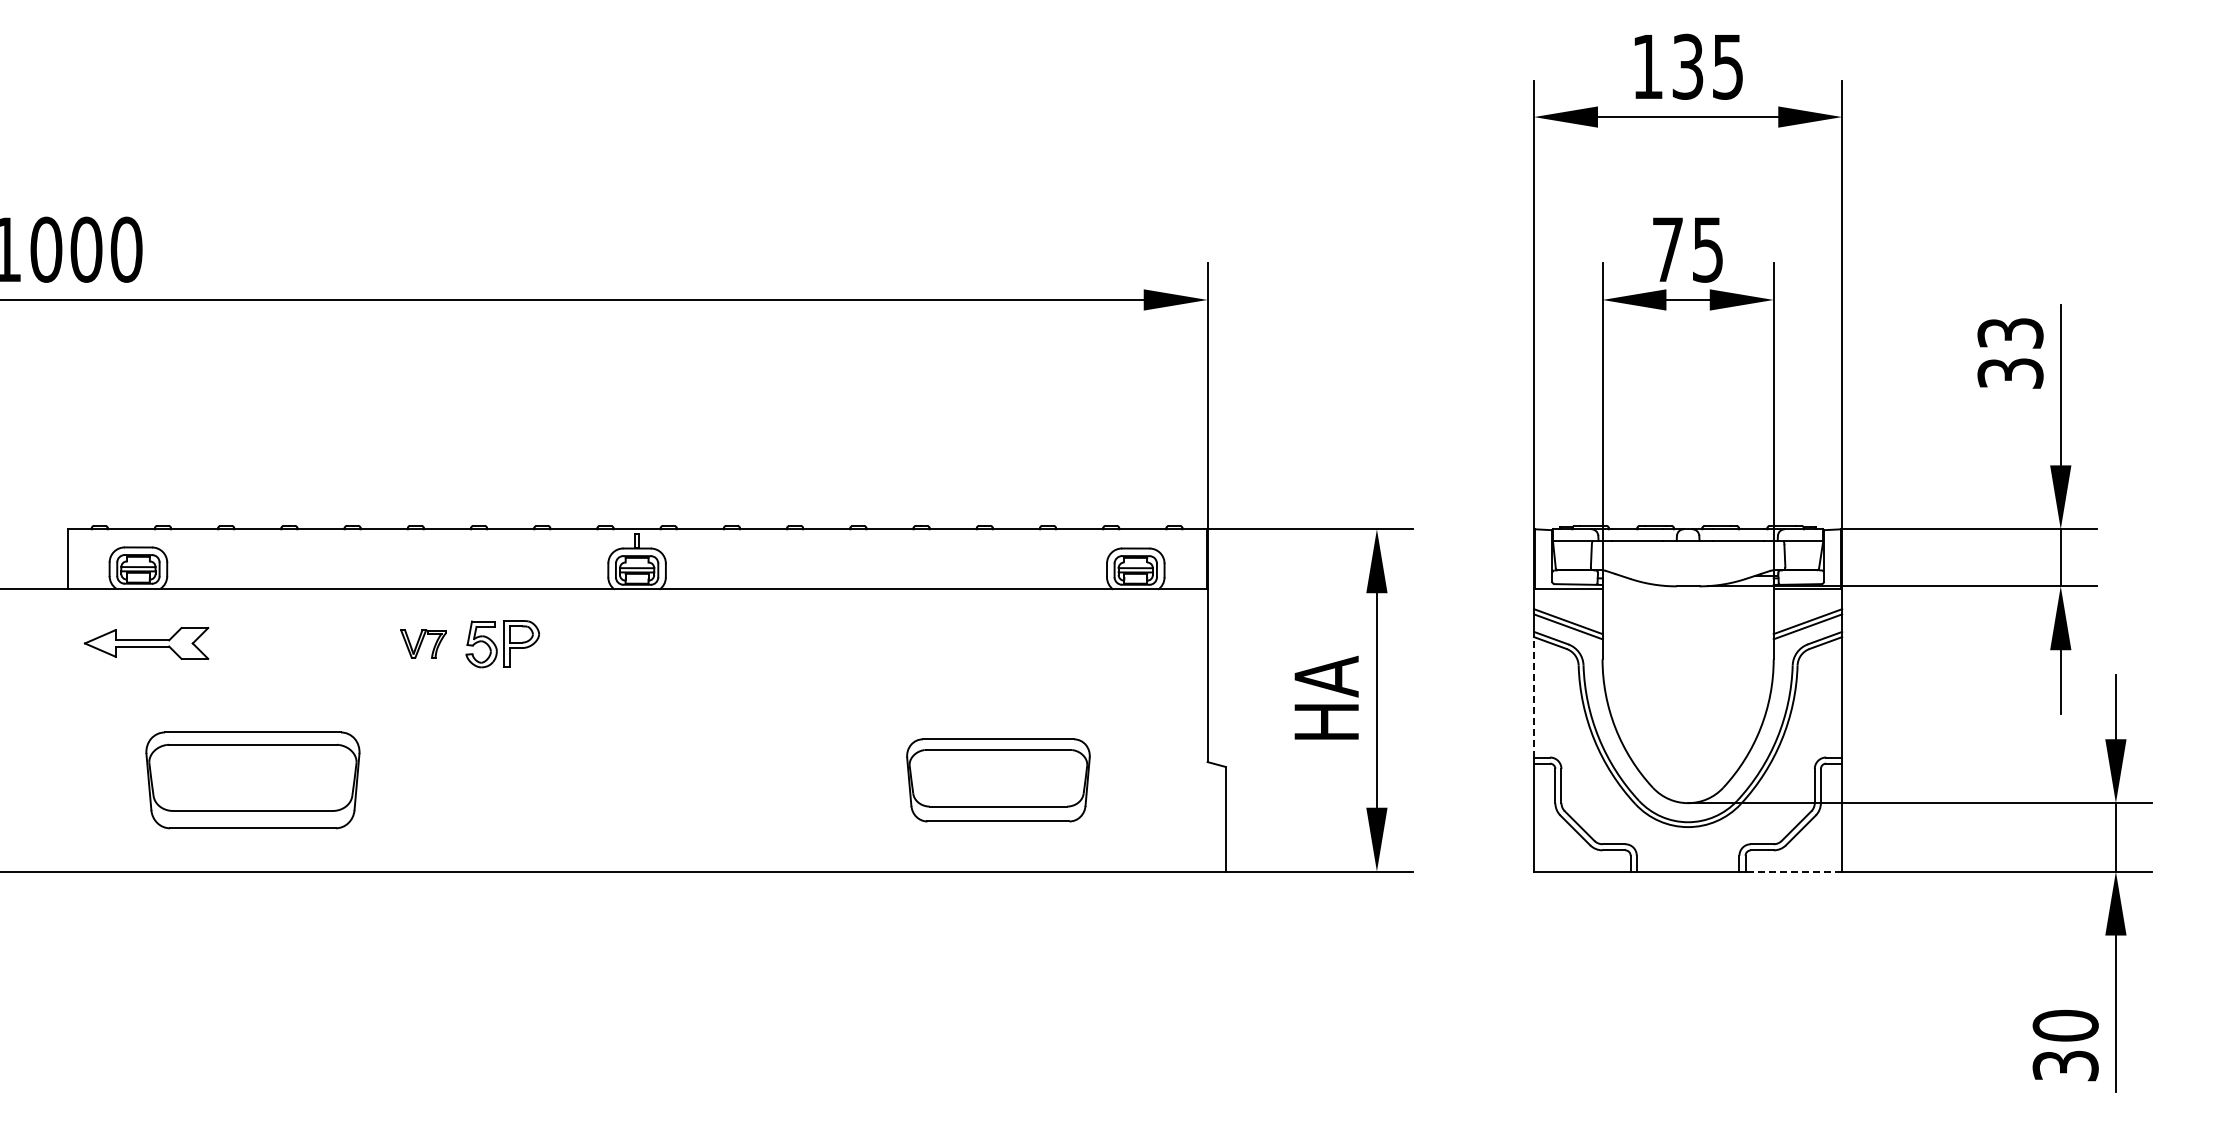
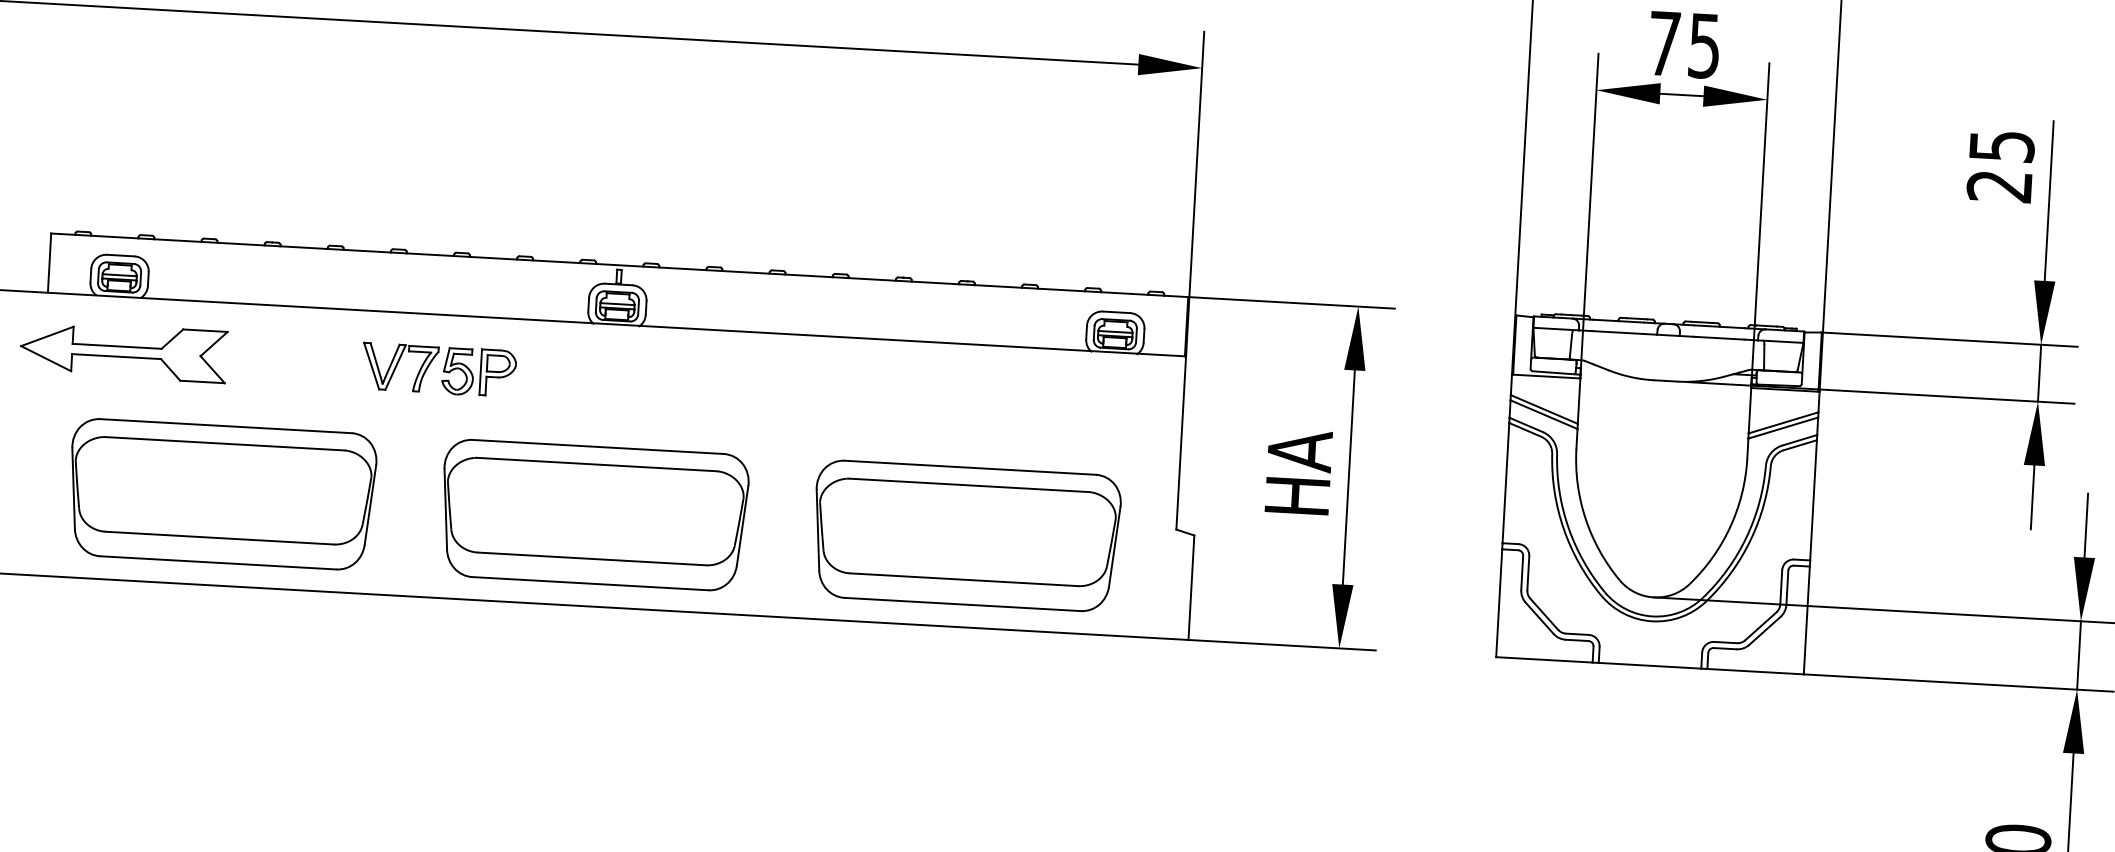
text: (2010, 353) -> (2000, 166), 33 -> 25
part: (146, 643) -> (123, 351), size x1.67
part: (423, 643) -> (400, 367), size x1.67
line: (1534, 696) -> (1506, 482), dashed -> solid
part: (252, 780) -> (221, 494), size x1.43
part: (625, 780) -> (594, 515), added
part: (998, 780) -> (966, 536), size x1.67
line: (1793, 871) -> (1755, 671), dashed -> solid

